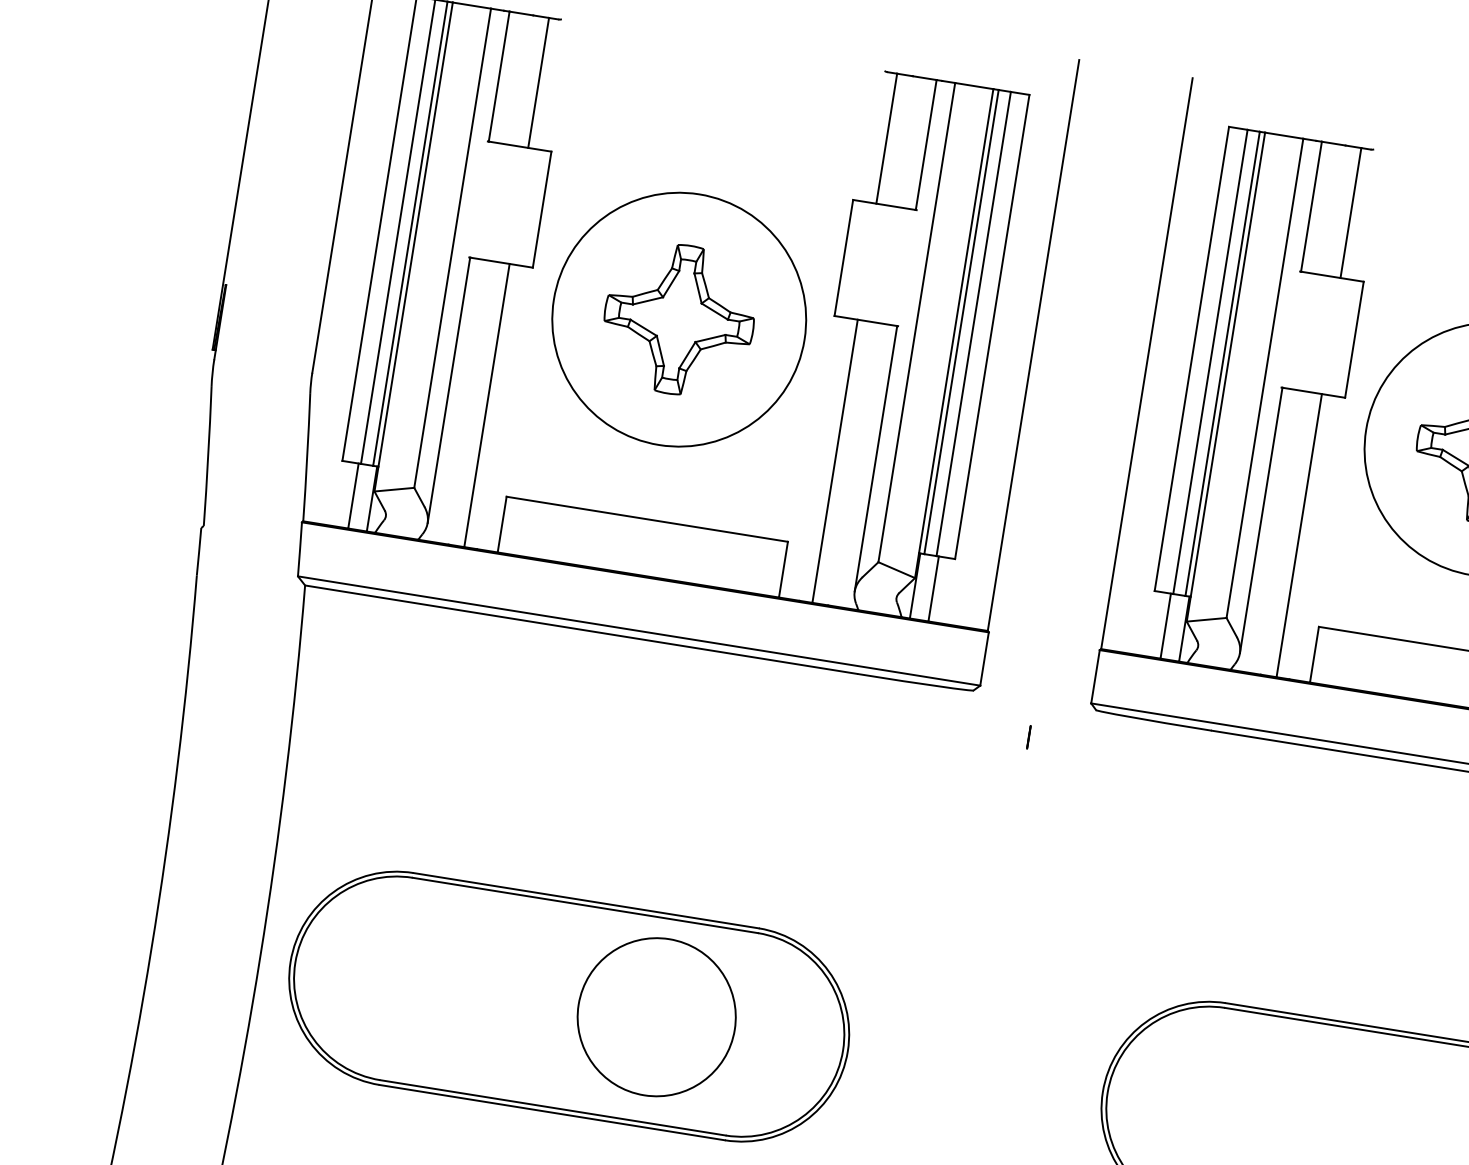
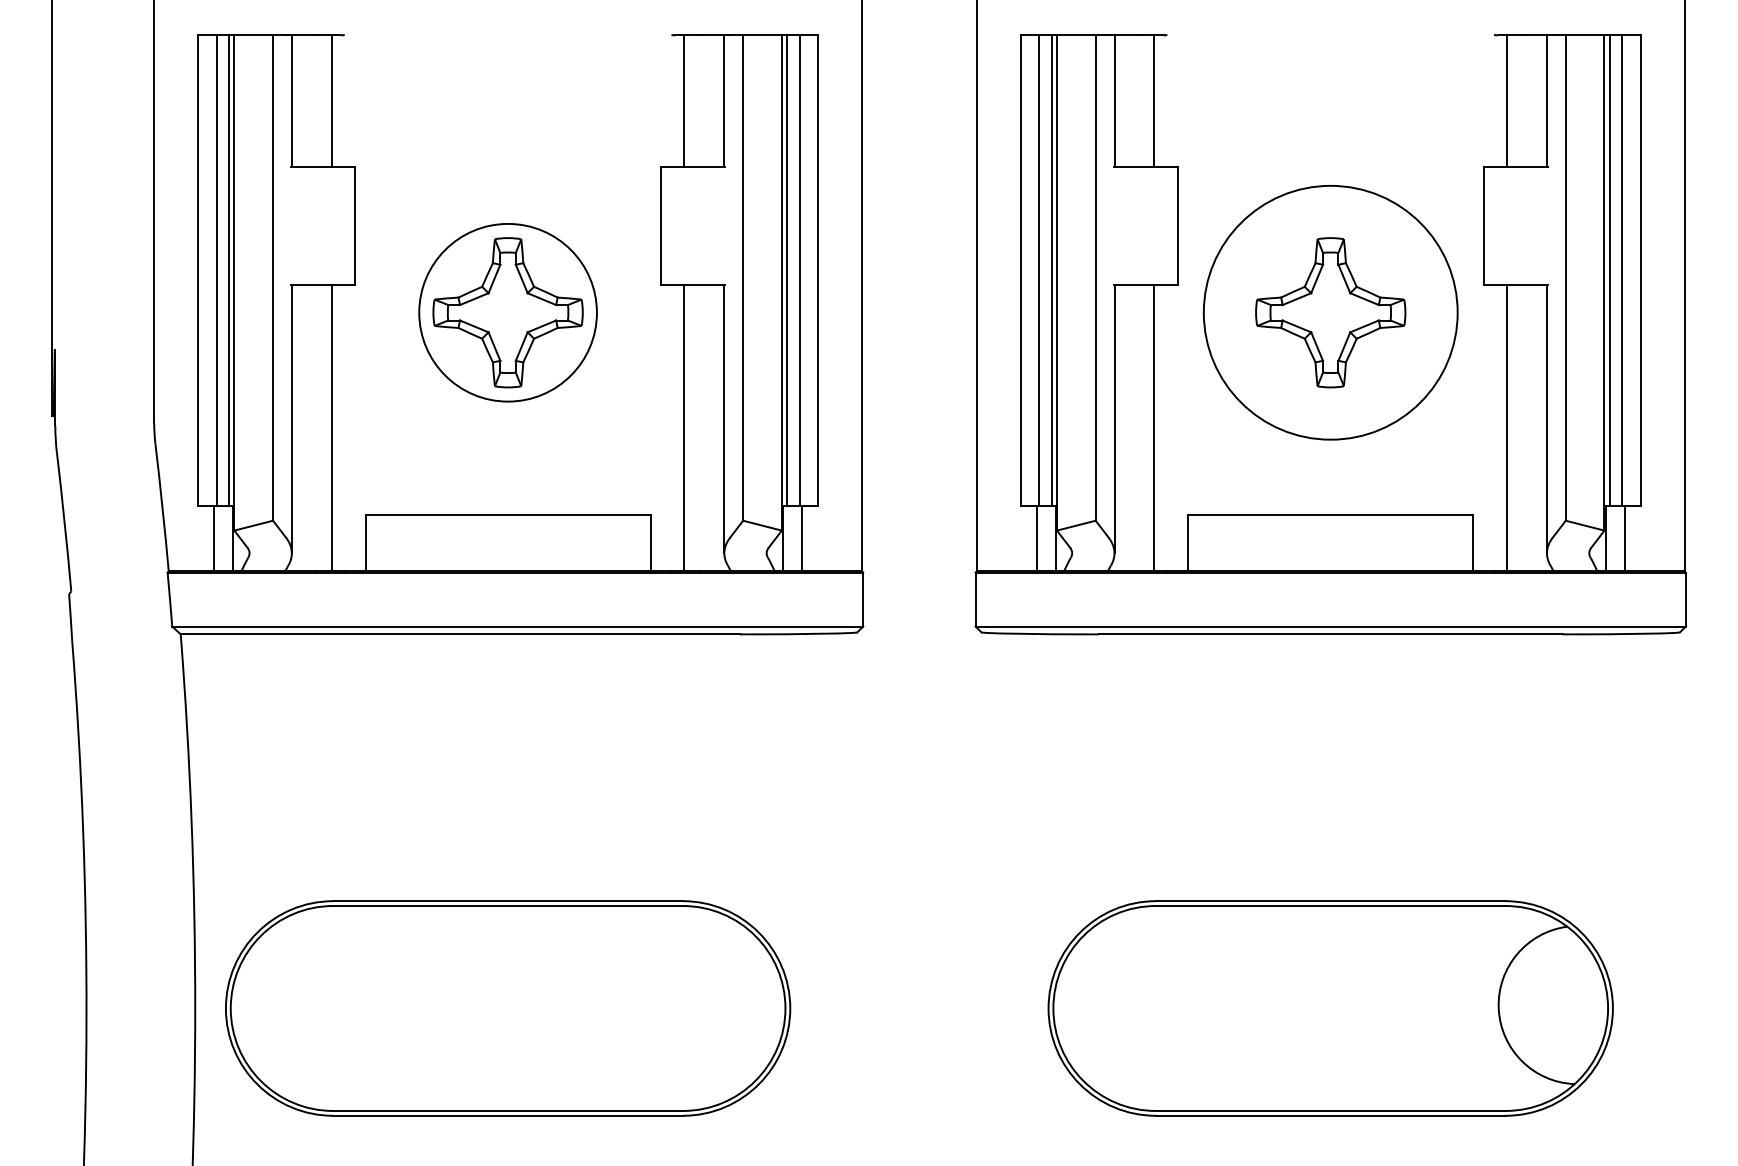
circle: (679, 319) -> (508, 312), size x0.7
line: (1029, 736) -> (919, 669), removed
circle: (656, 1017) -> (596, 1005), removed

